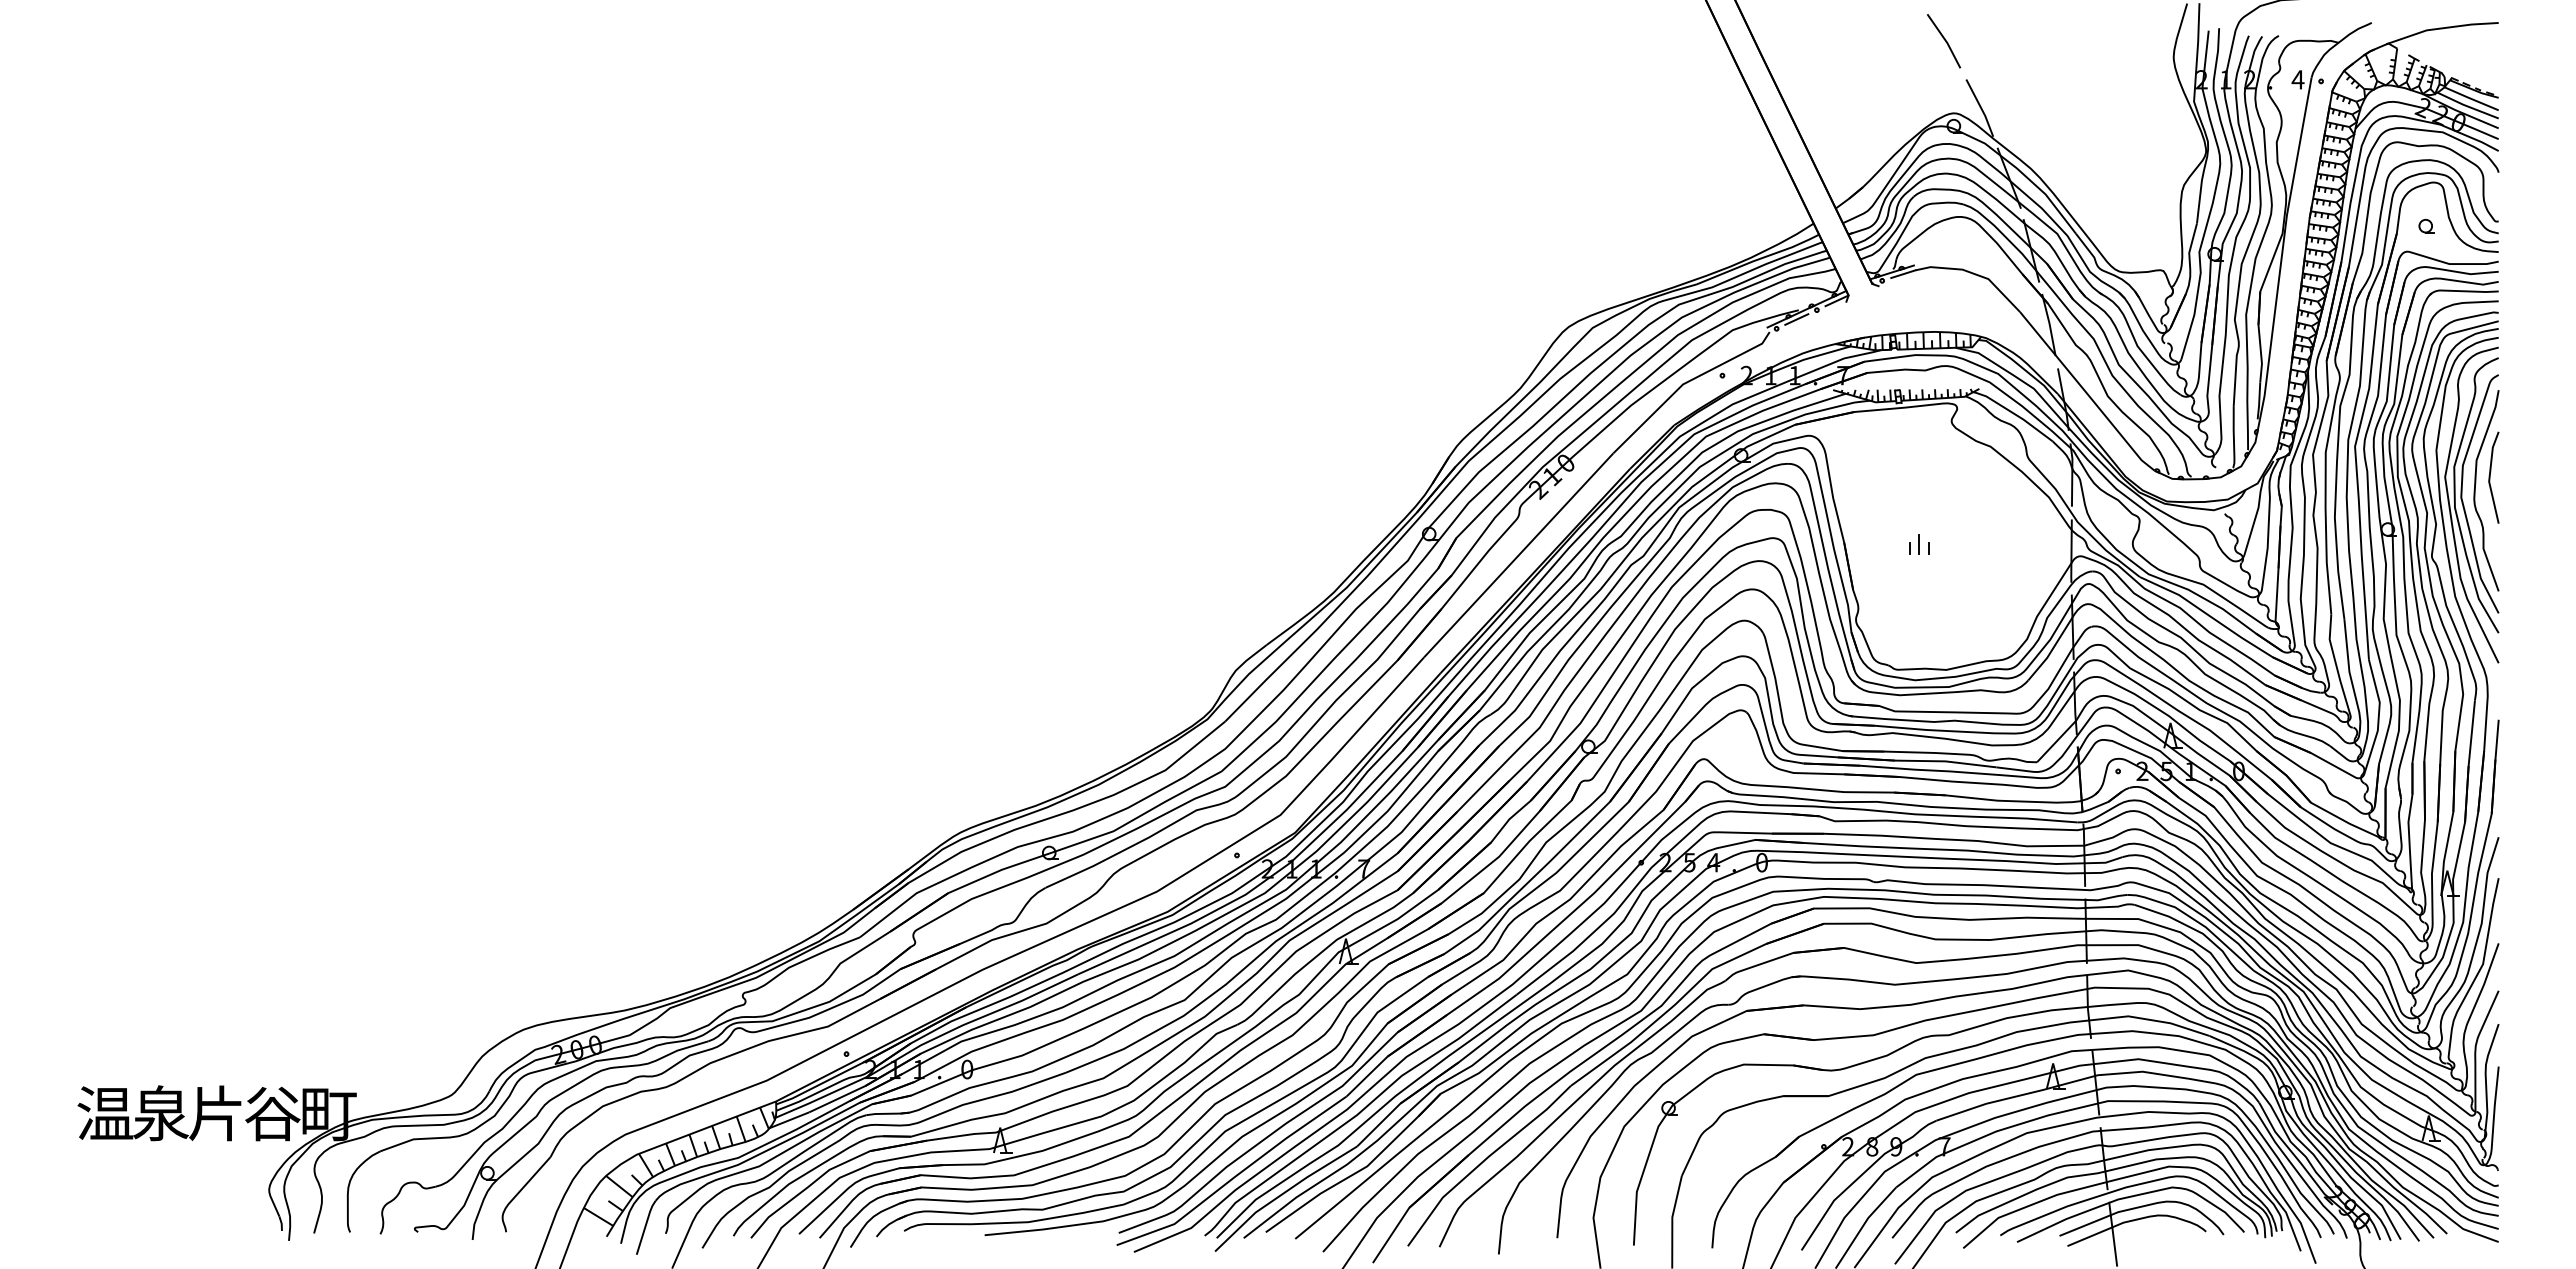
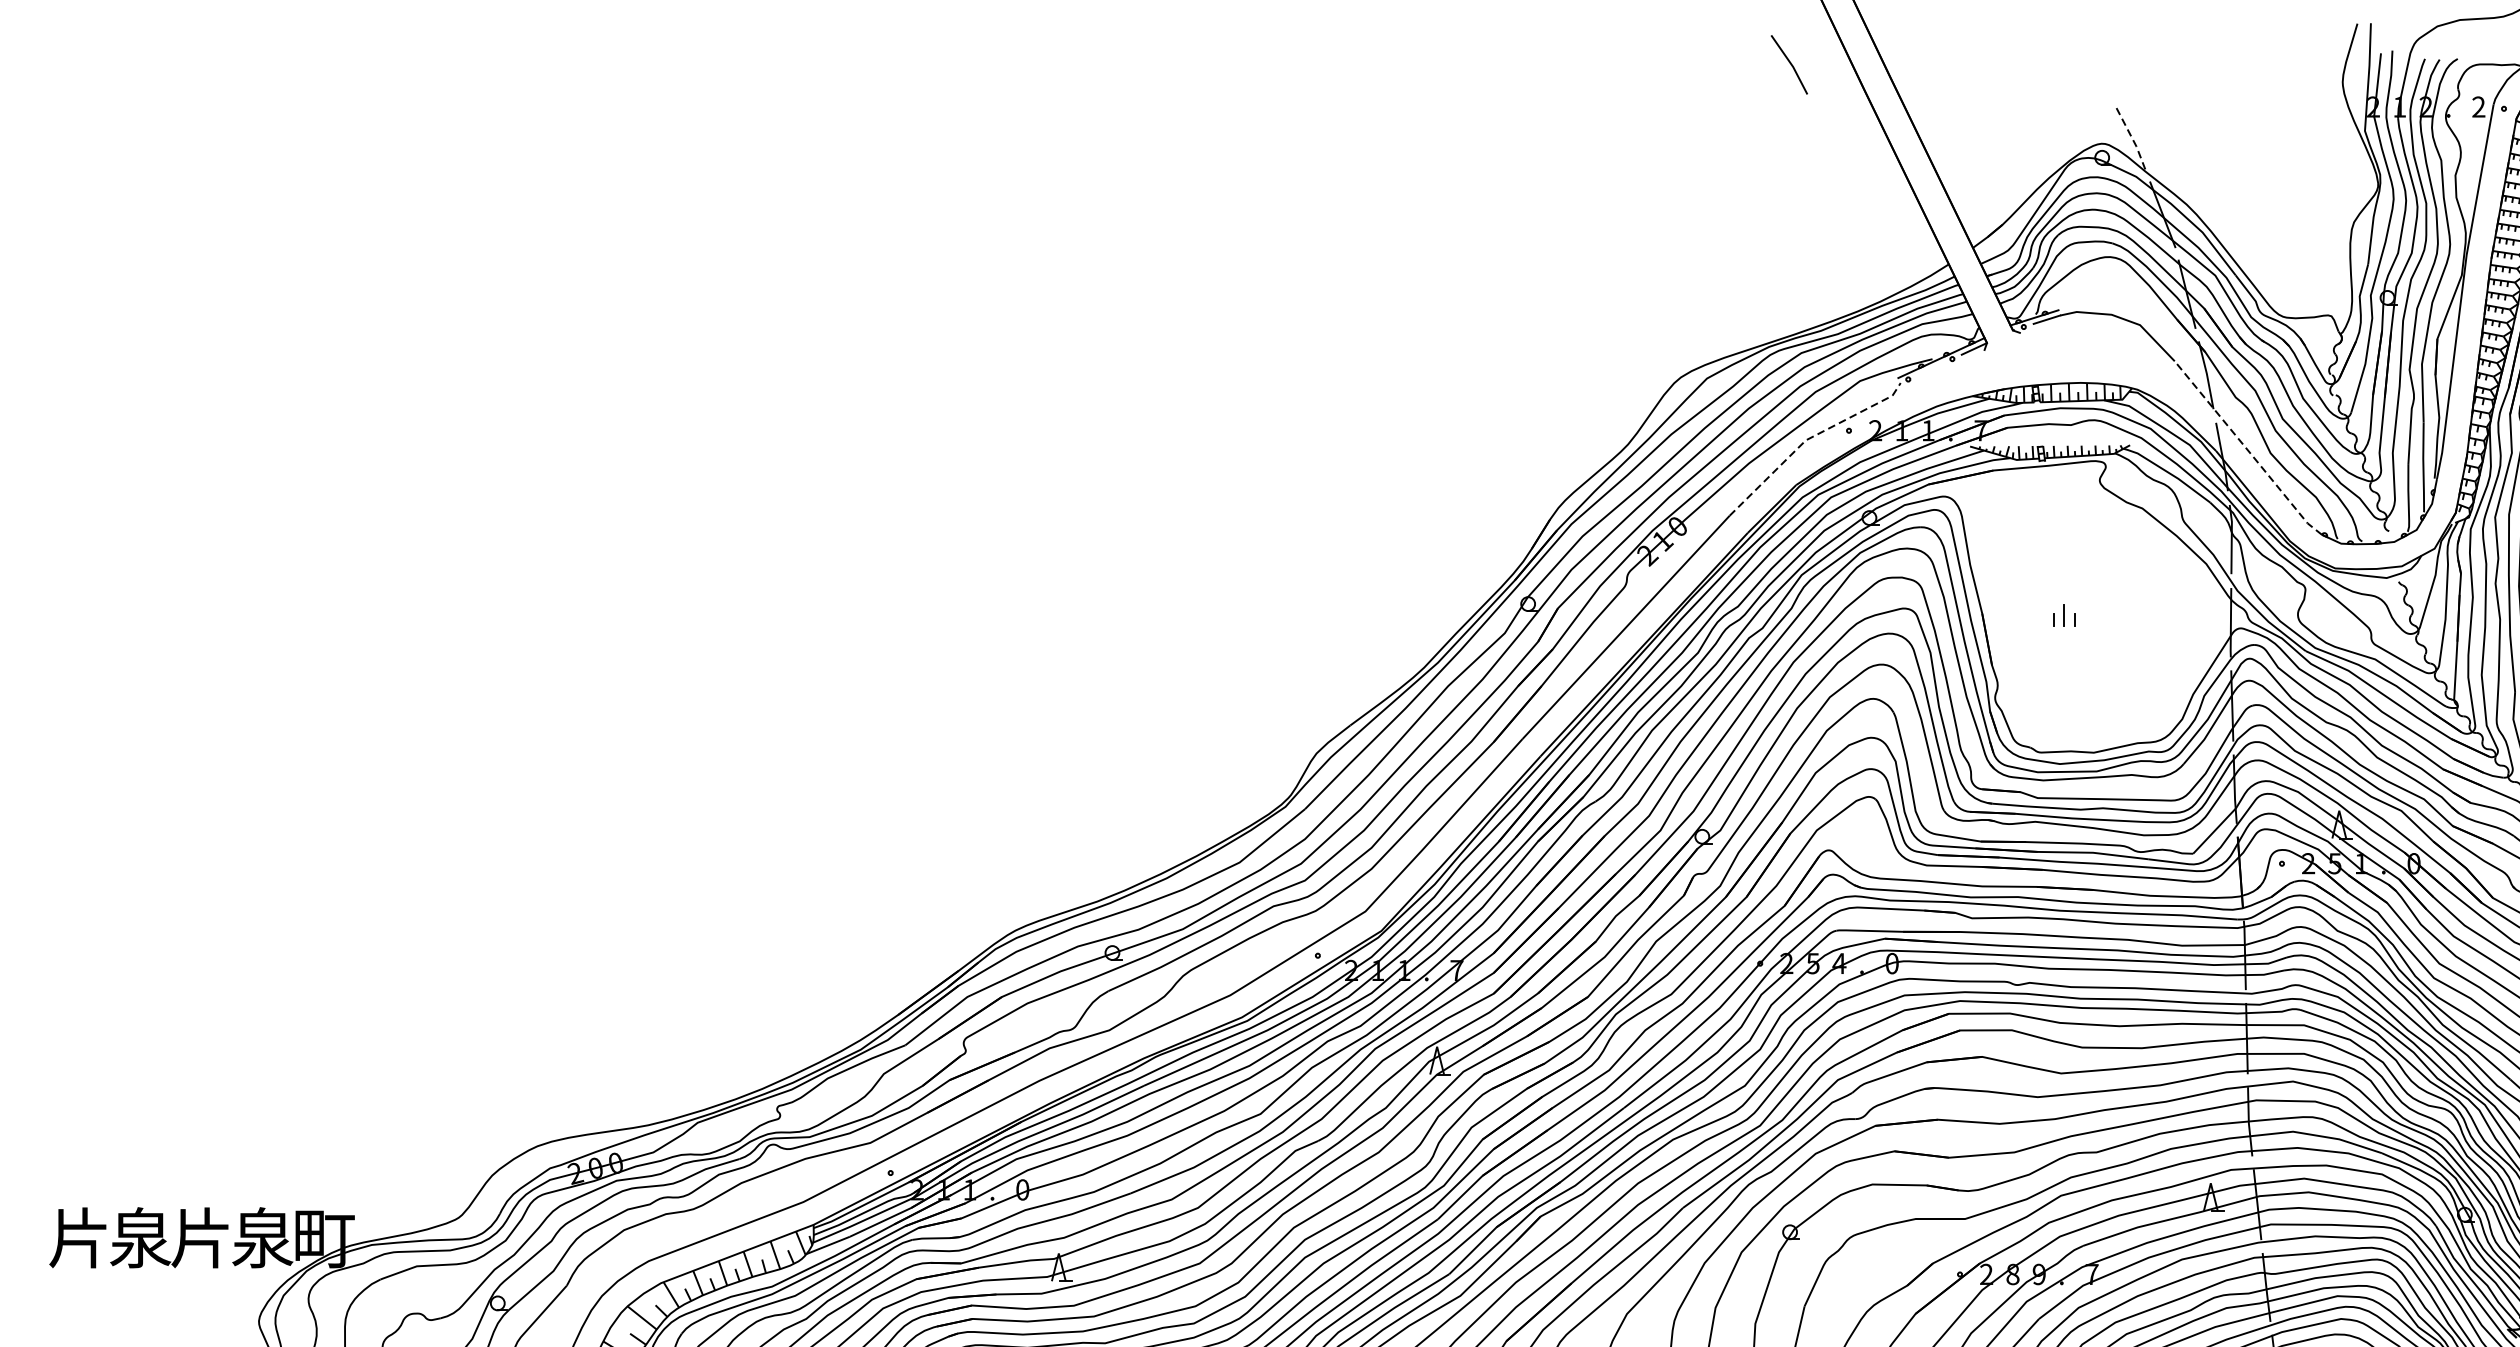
line: (1944, 40) -> (1789, 64), moved
text: (2297, 79) -> (2478, 106), 4 -> 2
line: (1981, 108) -> (2132, 138), solid -> dashed
line: (1796, 319) -> (1930, 369), removed
line: (1685, 383) -> (1808, 439), solid -> dashed
line: (2086, 393) -> (2247, 450), solid -> dashed
text: (105, 1113) -> (79, 1238), 温 -> 片
text: (272, 1113) -> (262, 1238), 谷 -> 泉

